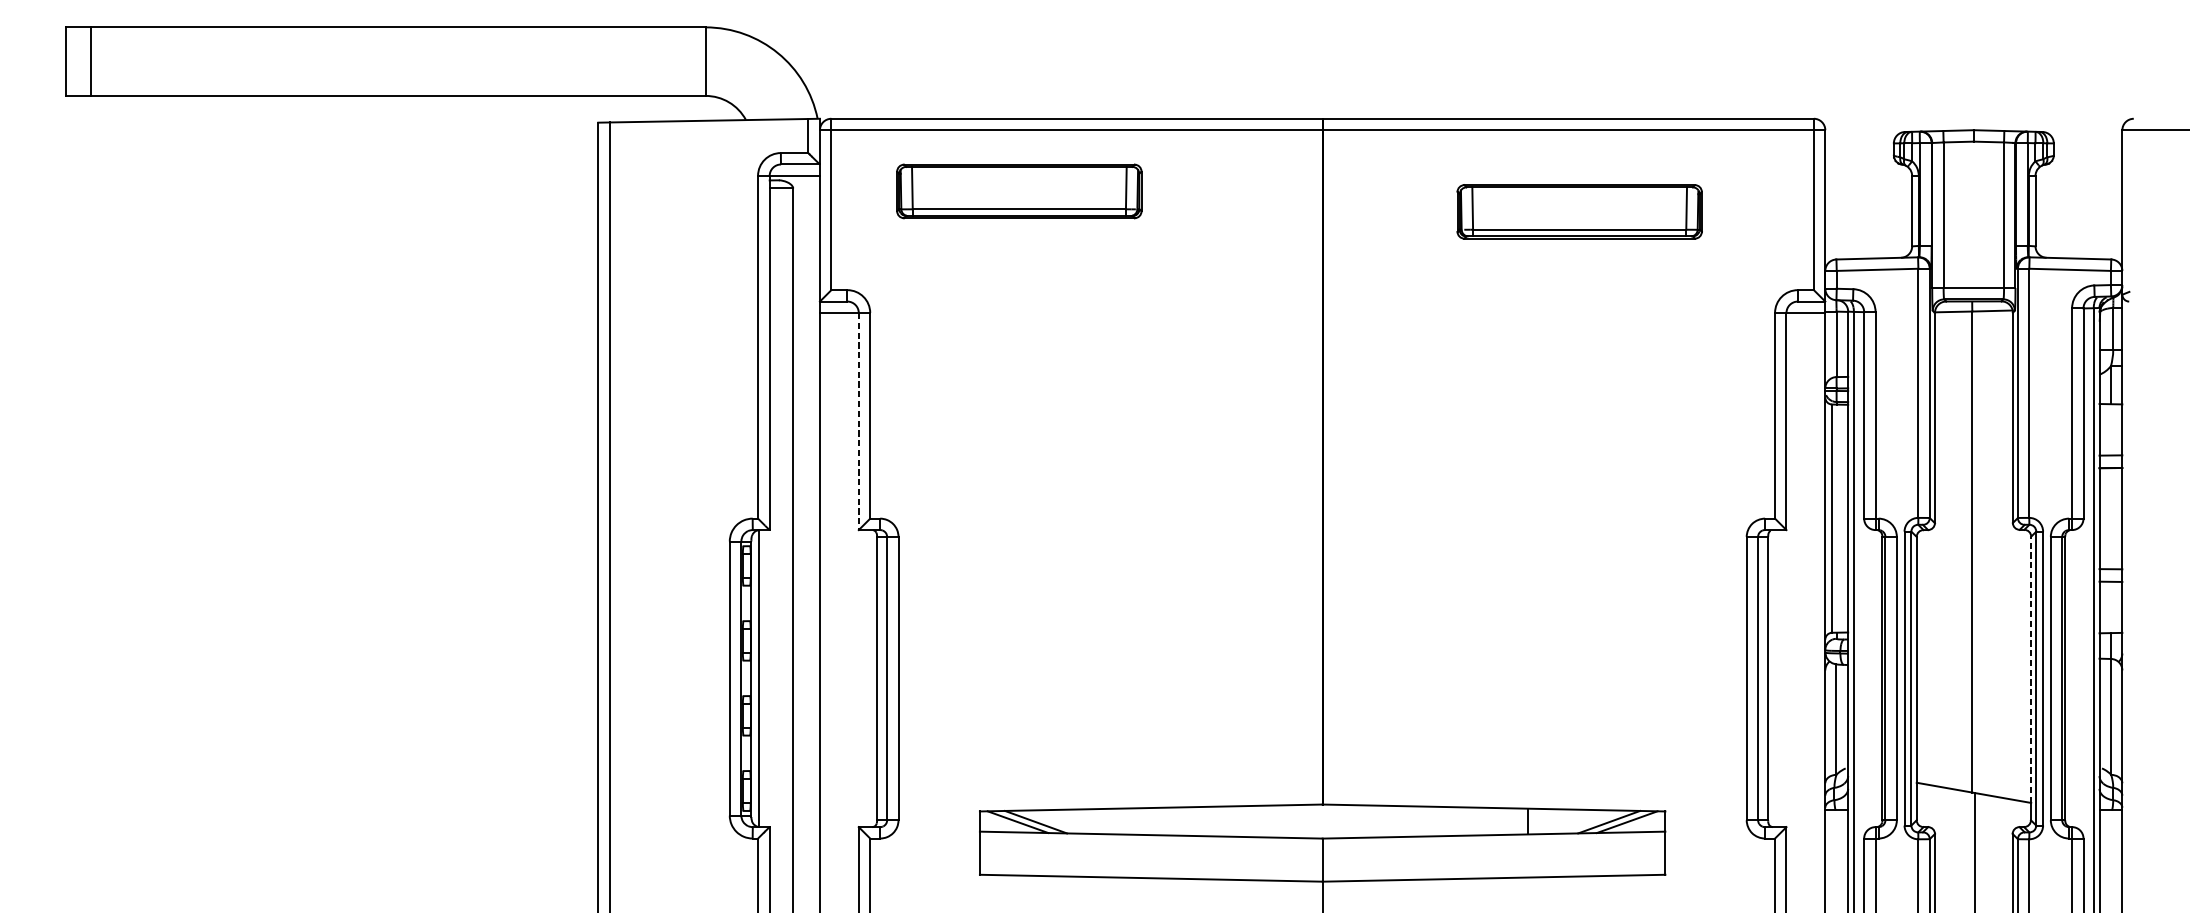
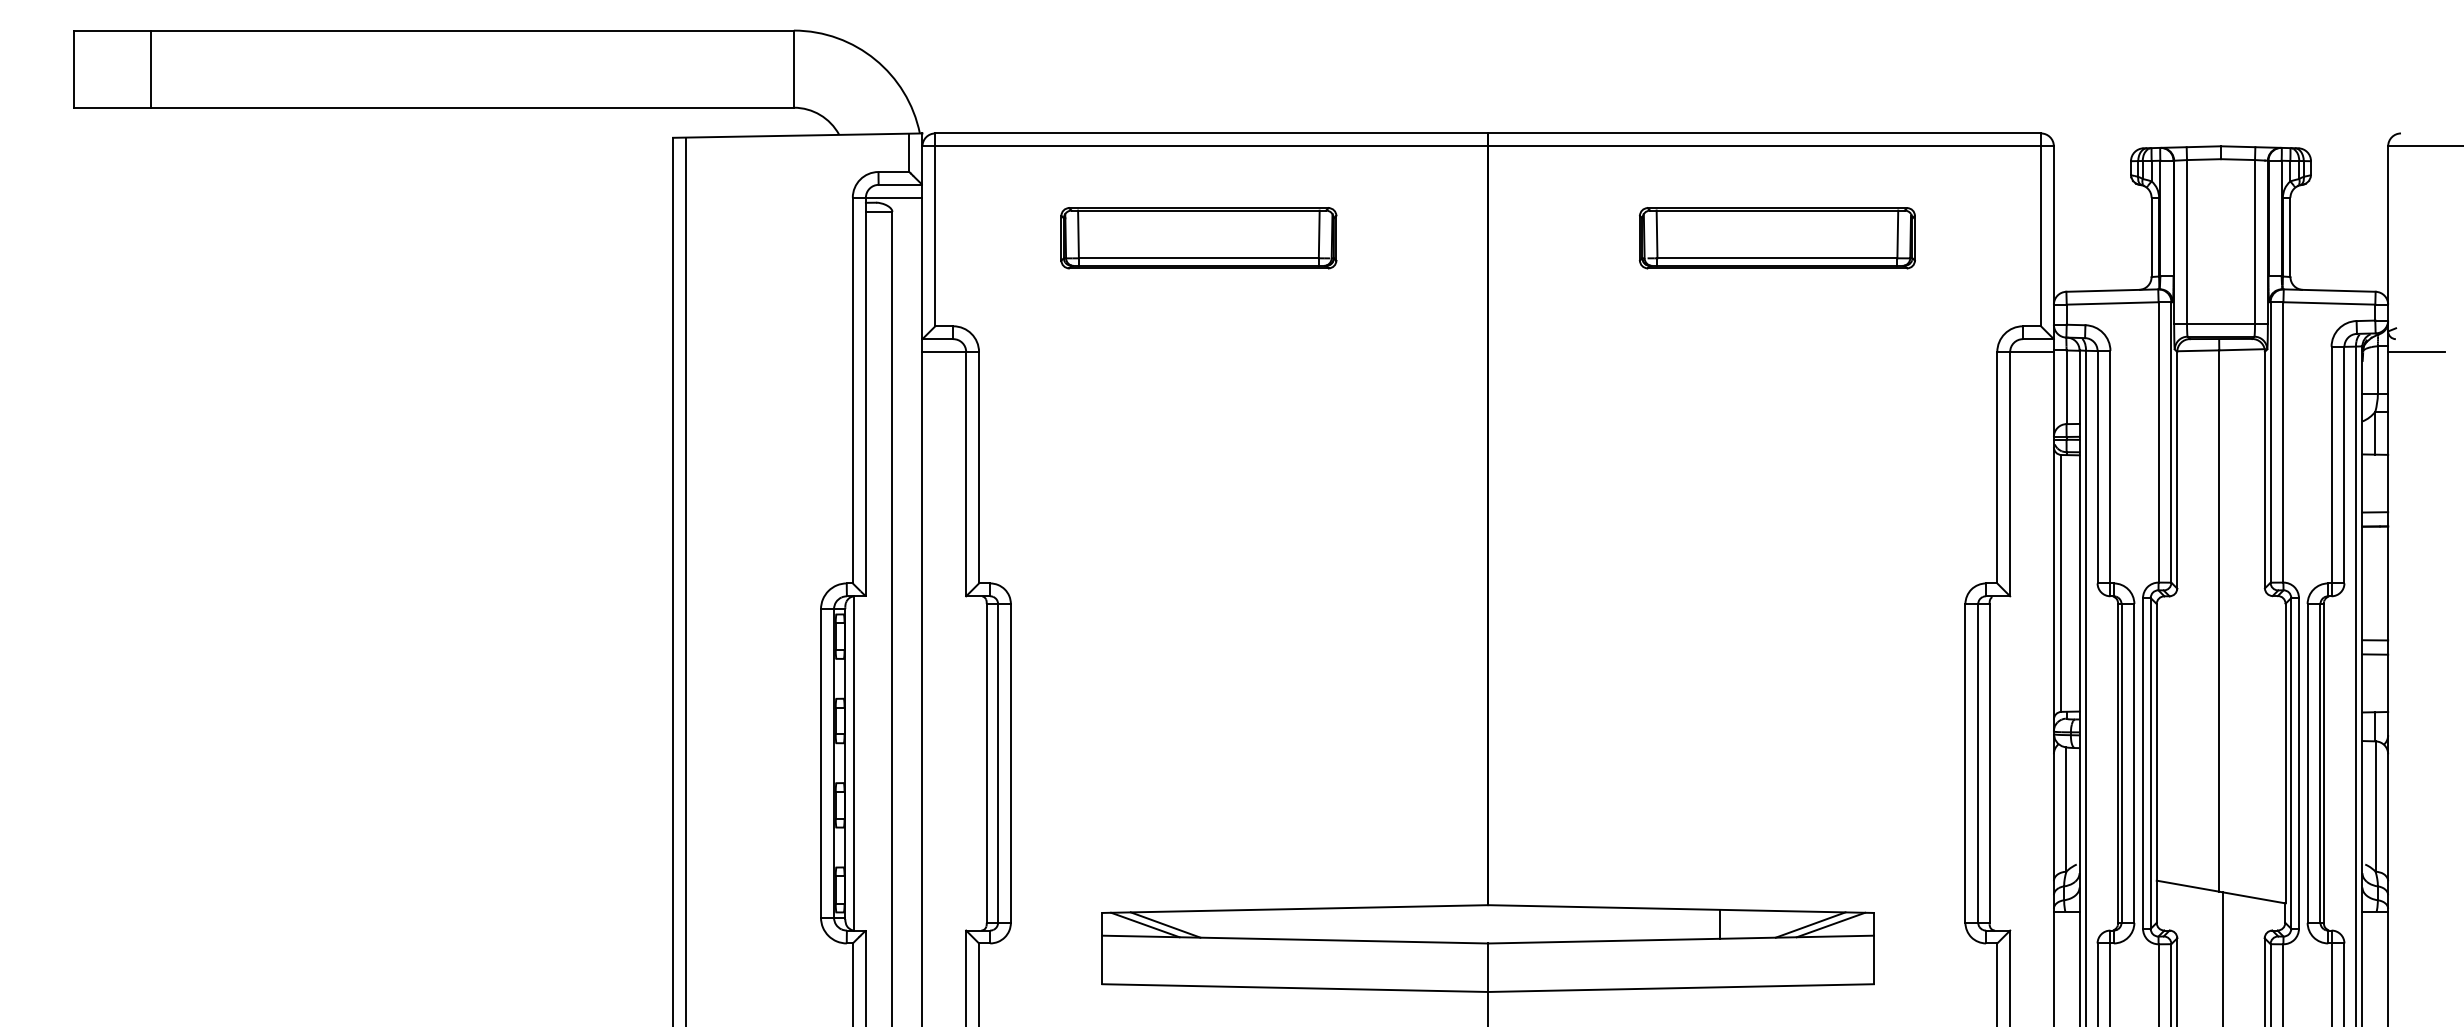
line: (91, 61) -> (151, 68), moved
part: (1019, 191) -> (1198, 238), moved
line: (2147, 313) -> (2416, 352), added
line: (859, 421) -> (966, 474), dashed -> solid
line: (2031, 669) -> (2285, 753), dashed -> solid

